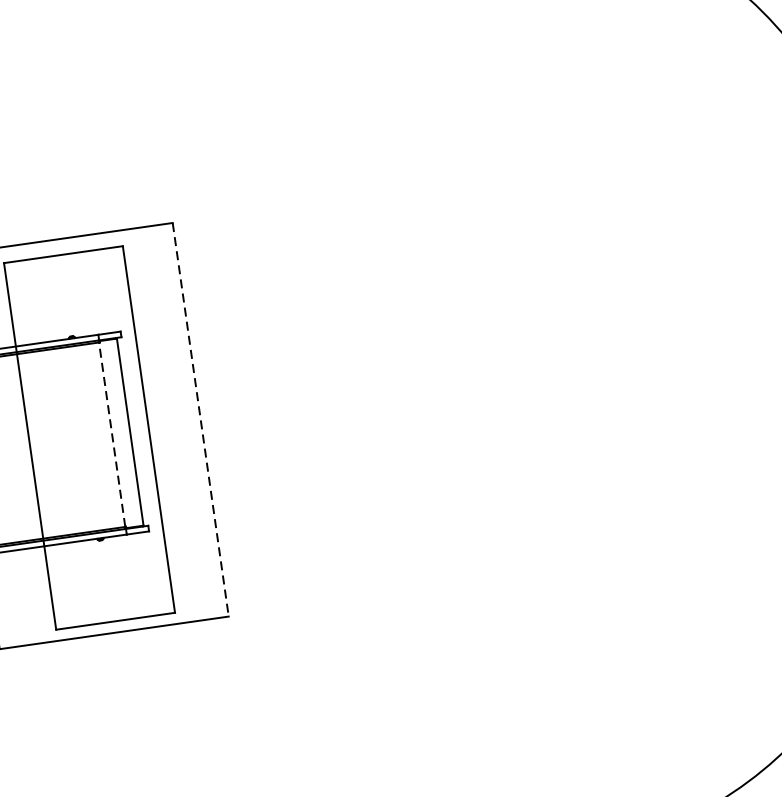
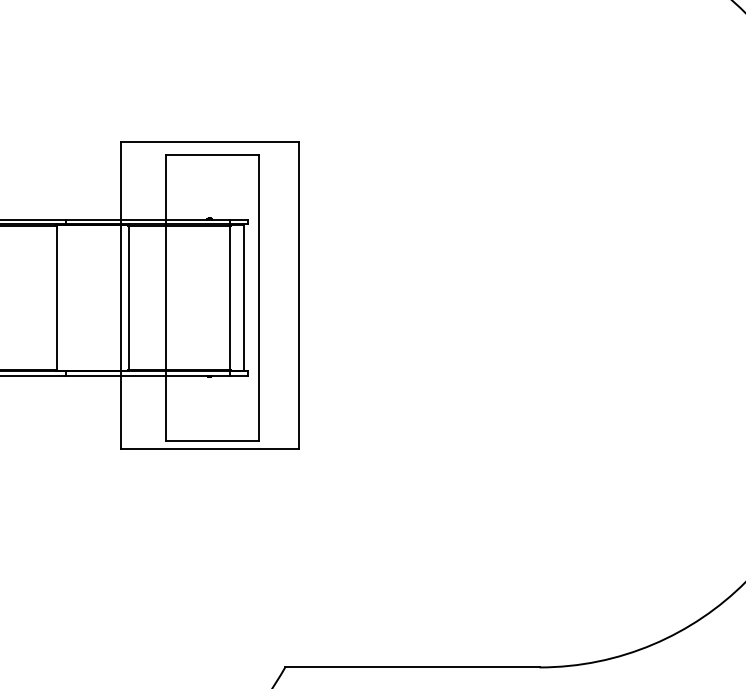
line: (200, 419) -> (299, 295), dashed -> solid
line: (111, 434) -> (229, 297), dashed -> solid

